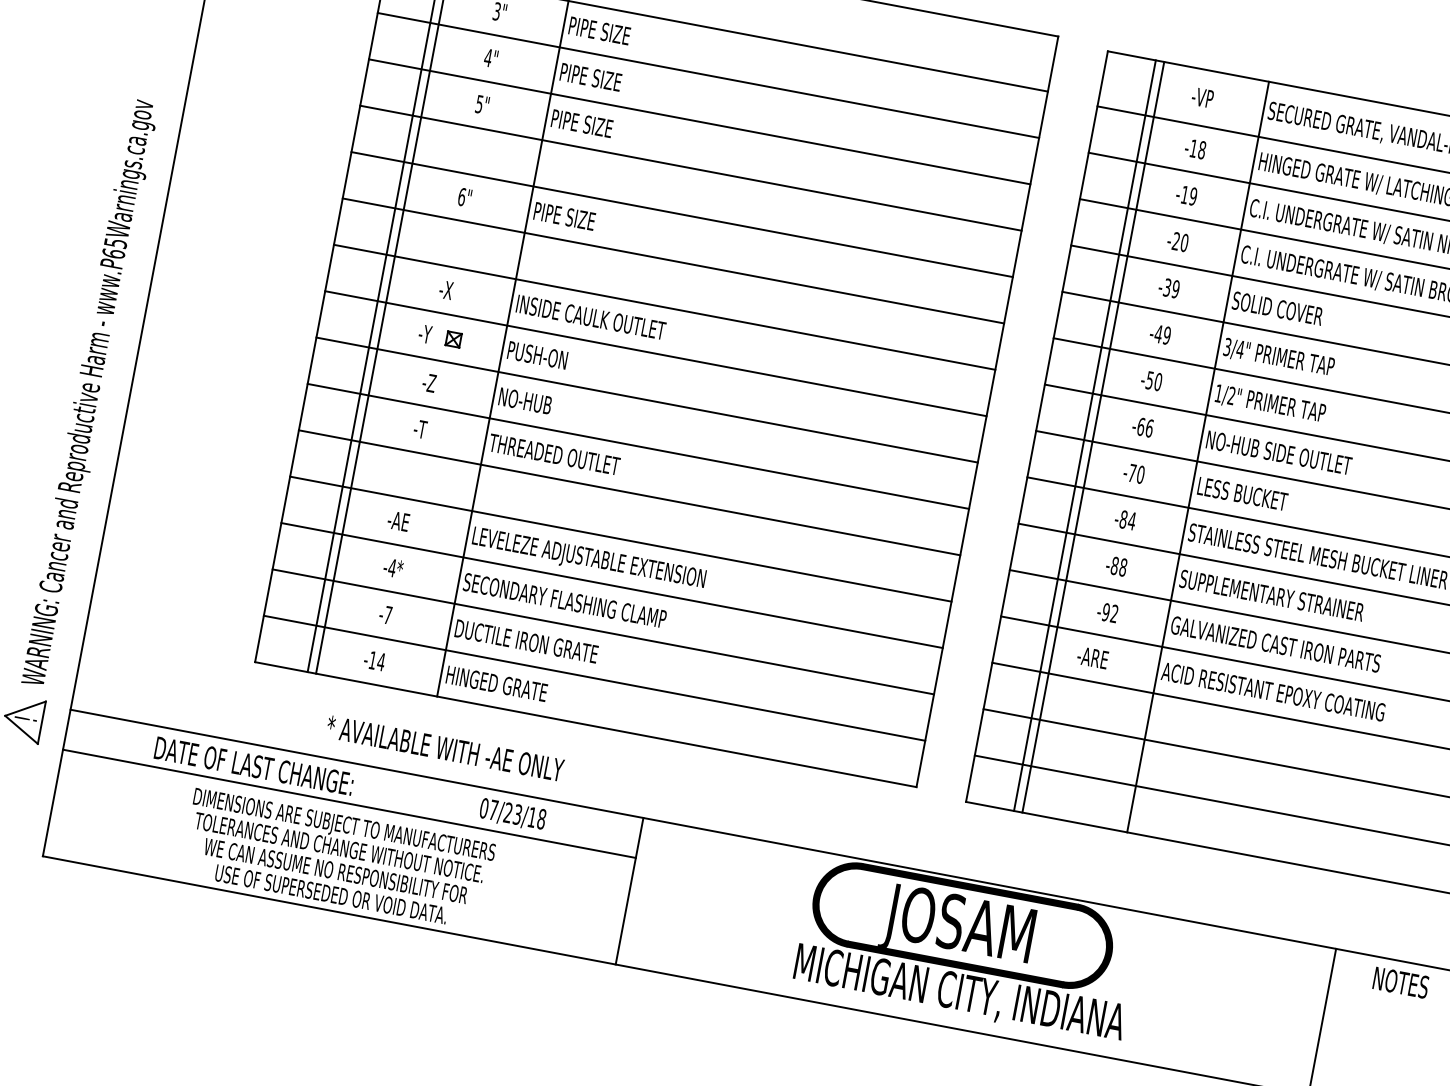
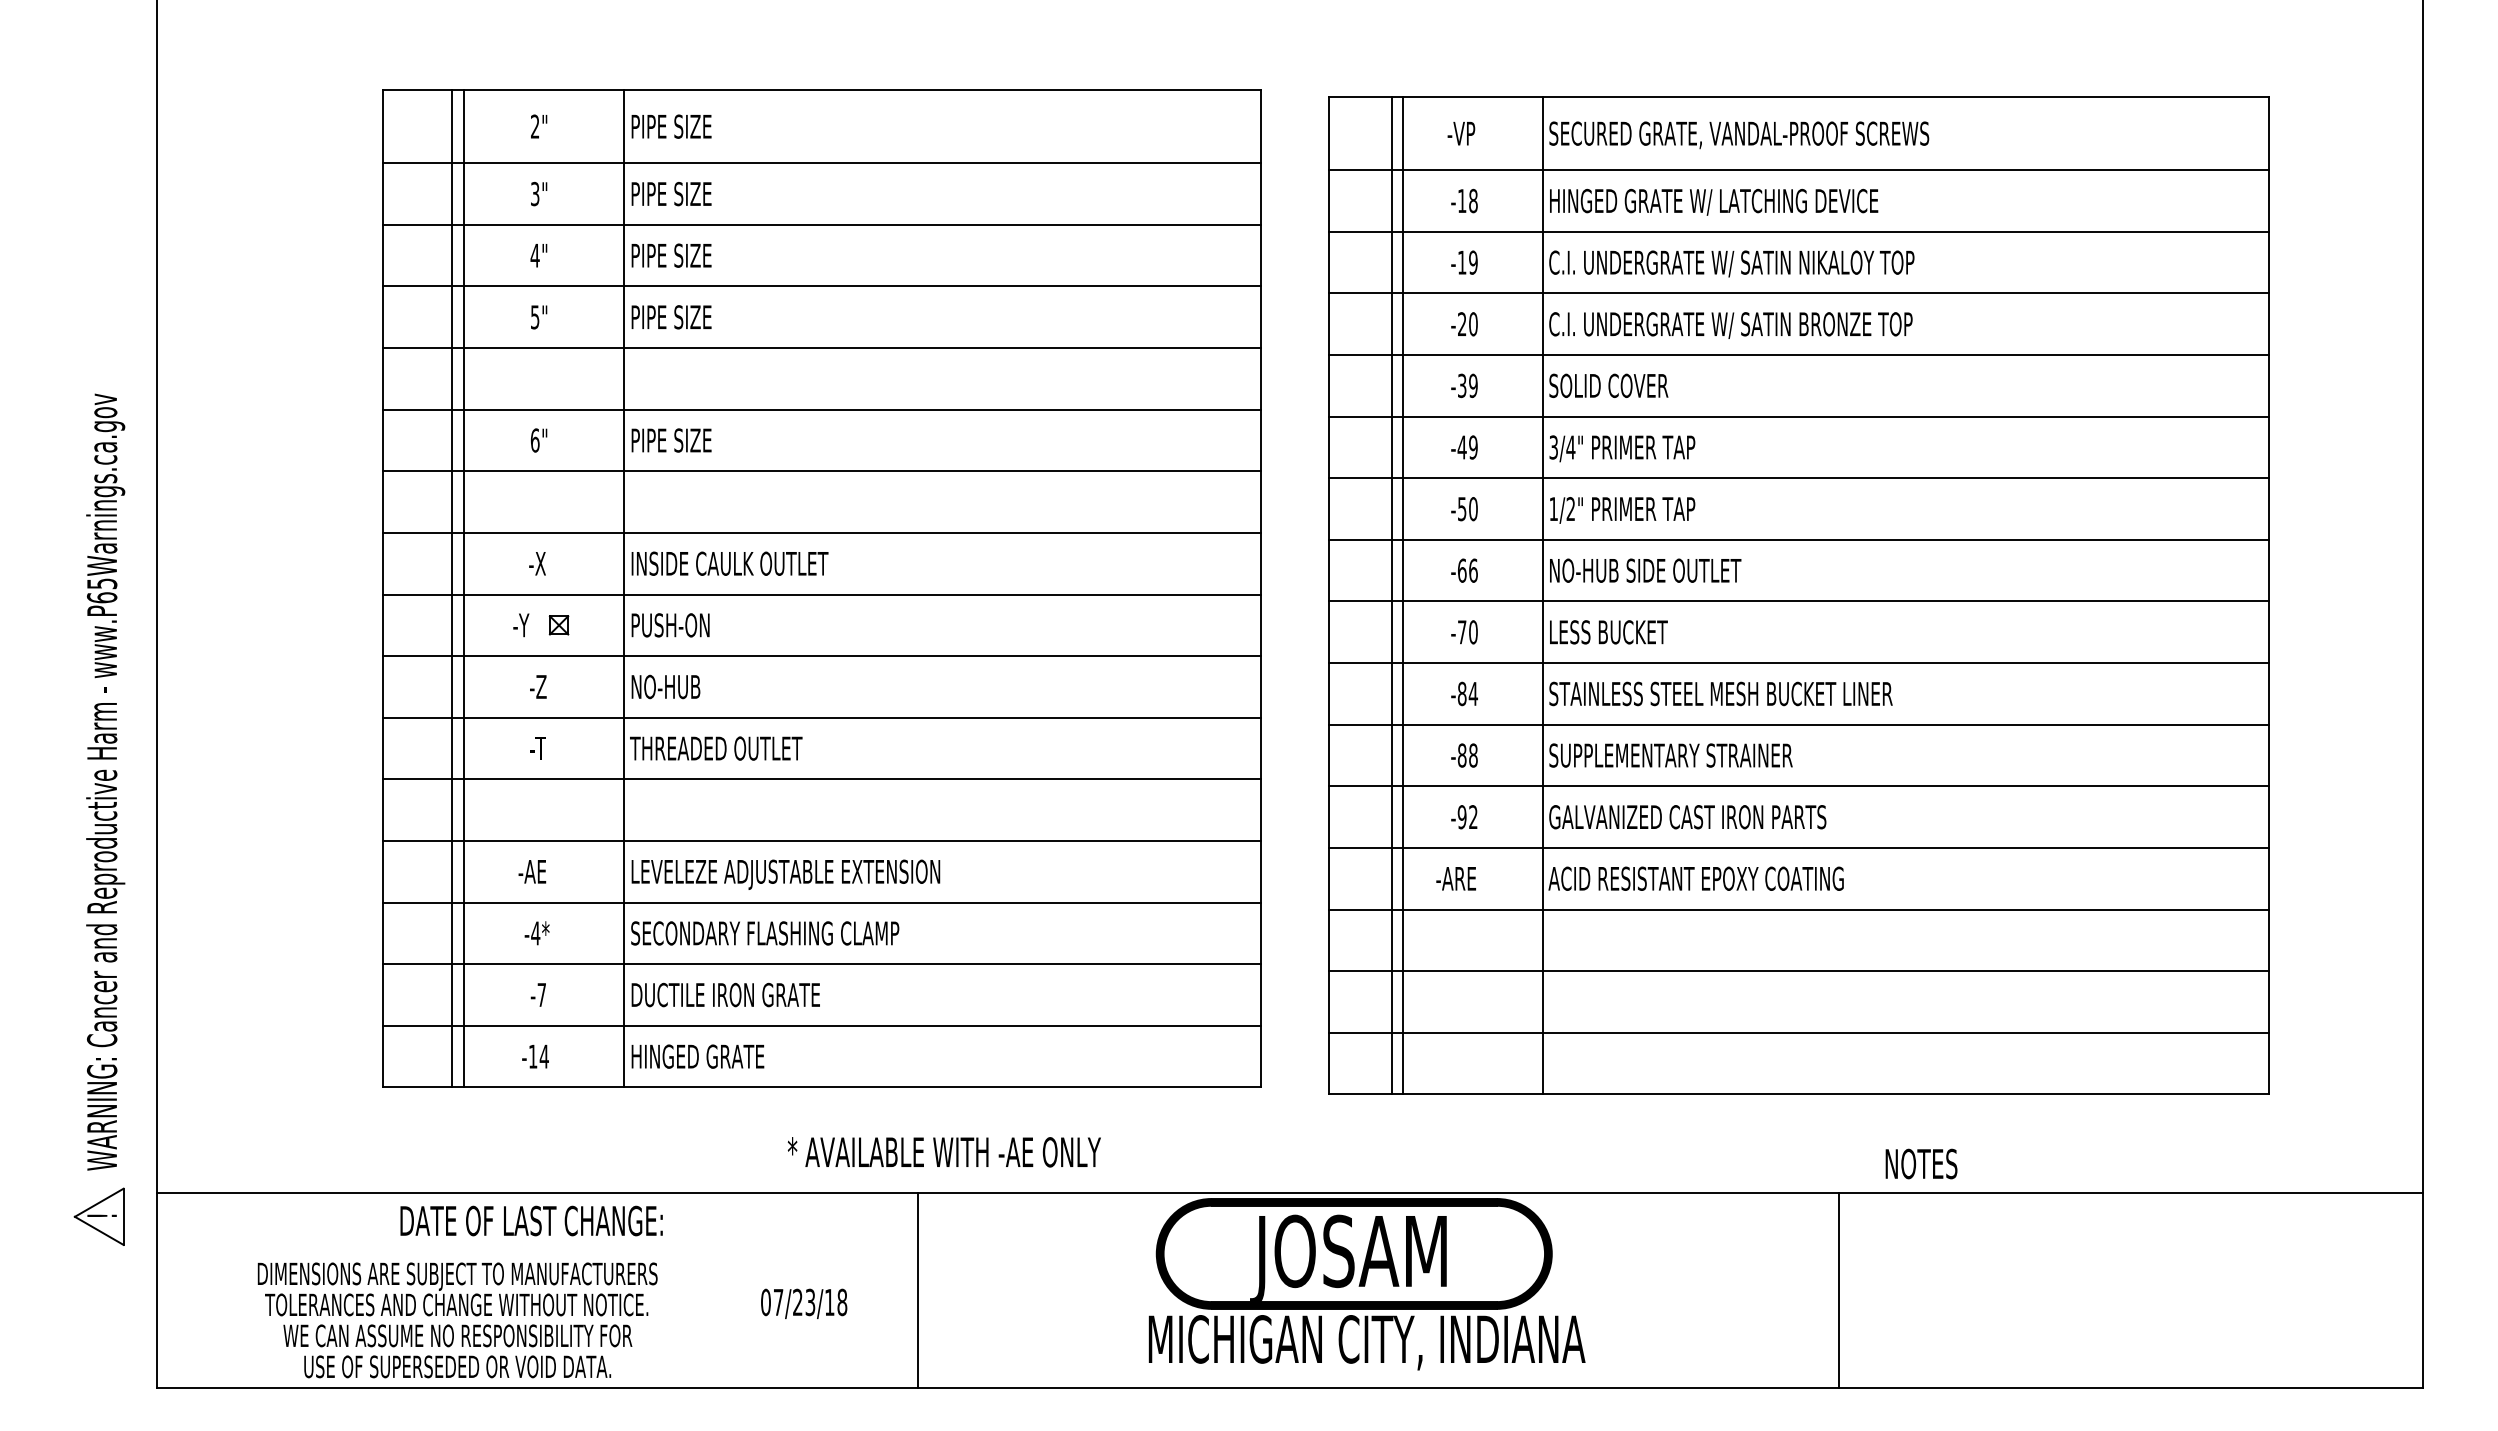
text: (444, 748) -> (943, 1152), moved
text: (254, 765) -> (531, 1220), moved
line: (349, 803) -> (537, 1246), removed
text: (513, 814) -> (804, 1303), moved
text: (337, 859) -> (457, 1320), moved
text: (1401, 982) -> (1921, 1163), moved

